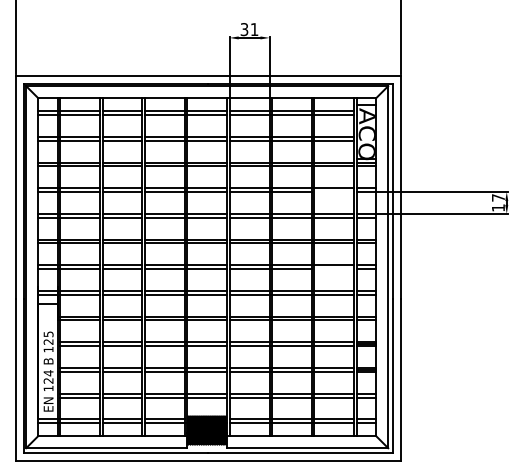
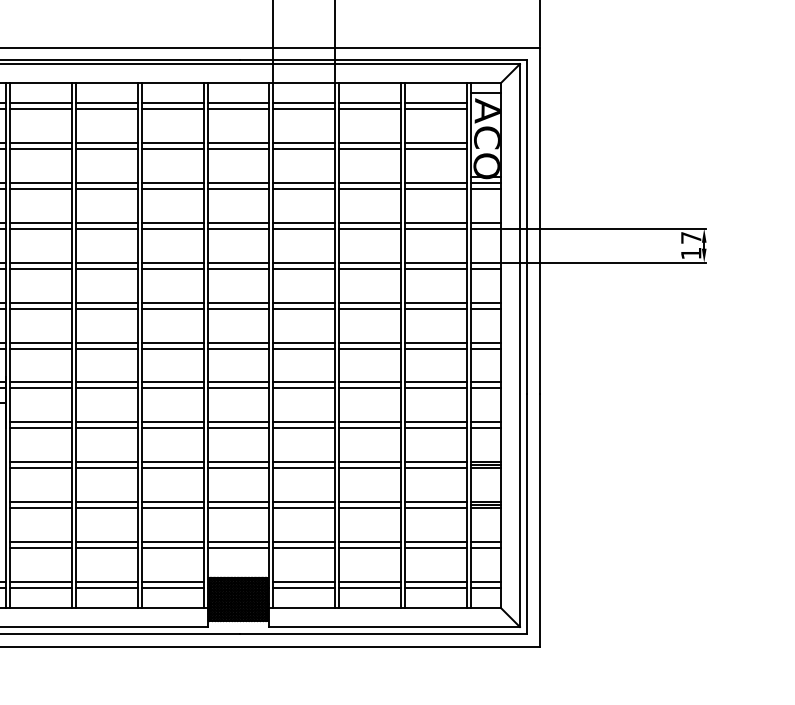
line: (334, 192) -> (436, 229), added
line: (334, 269) -> (436, 349), added

